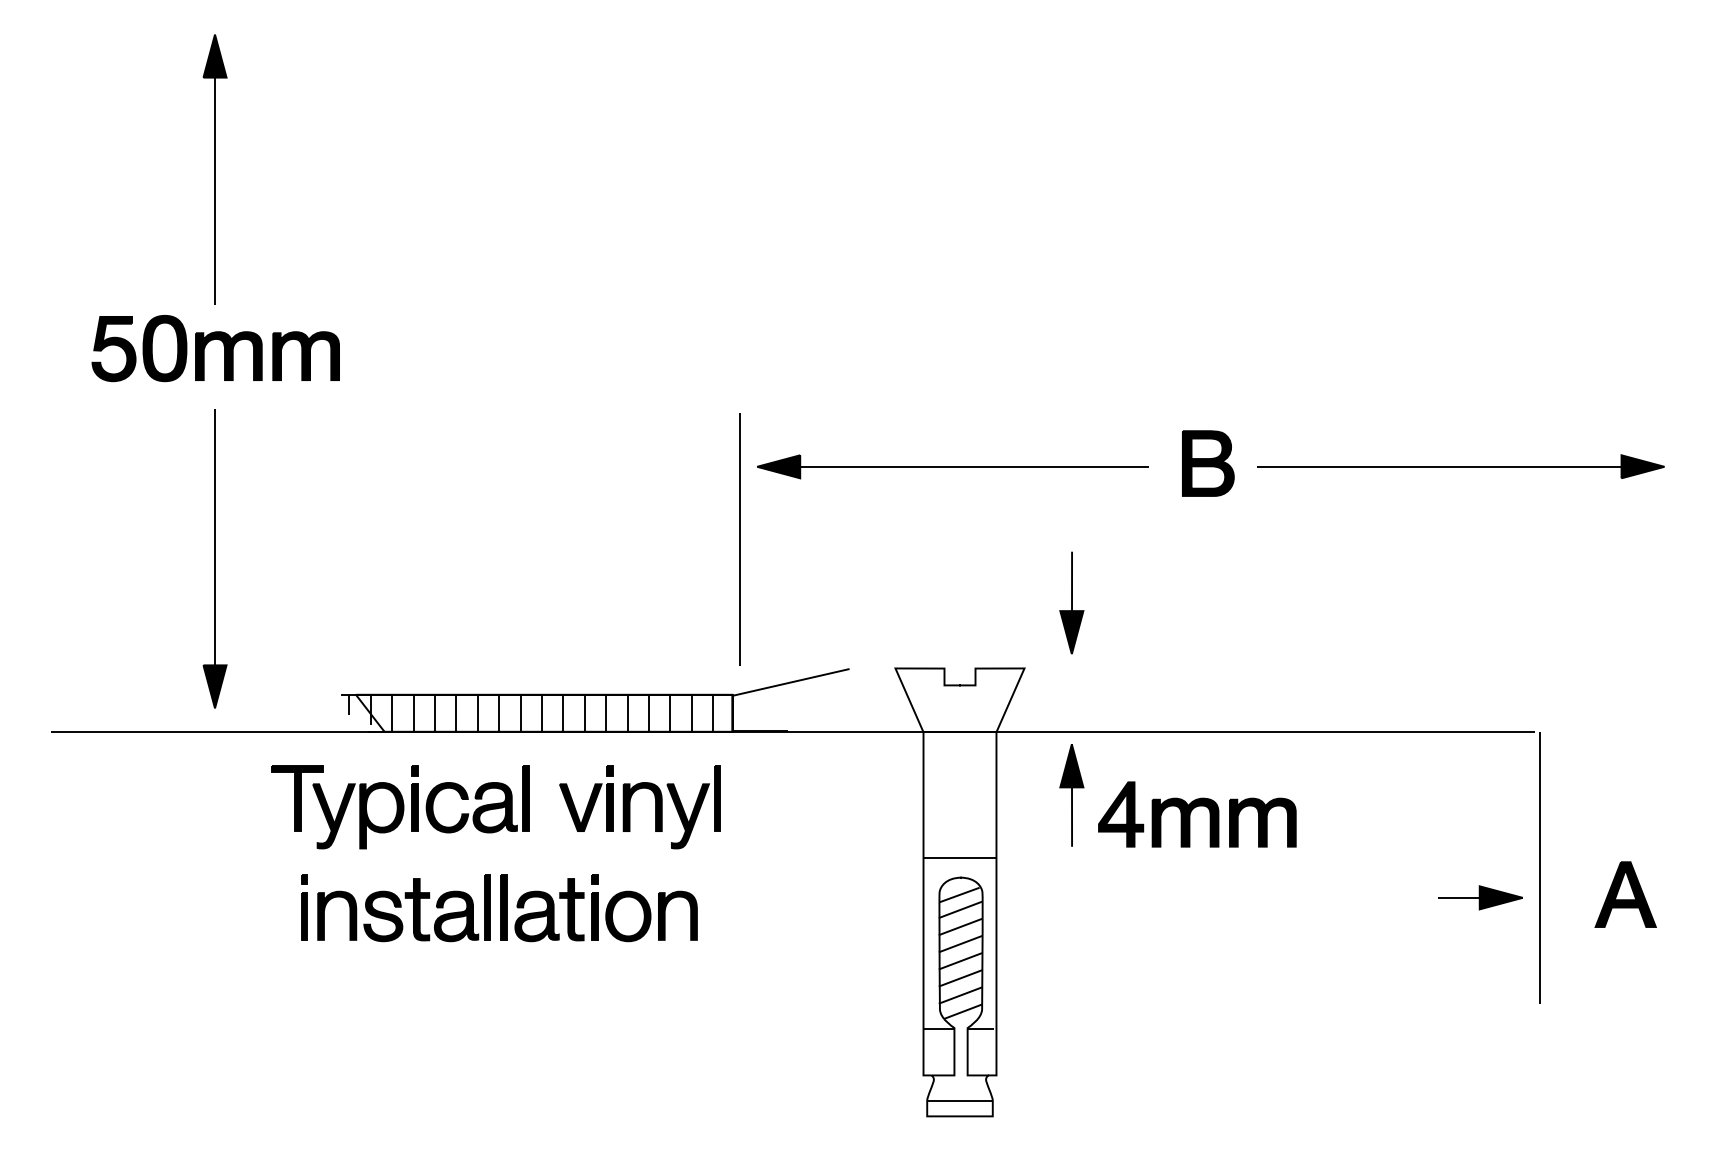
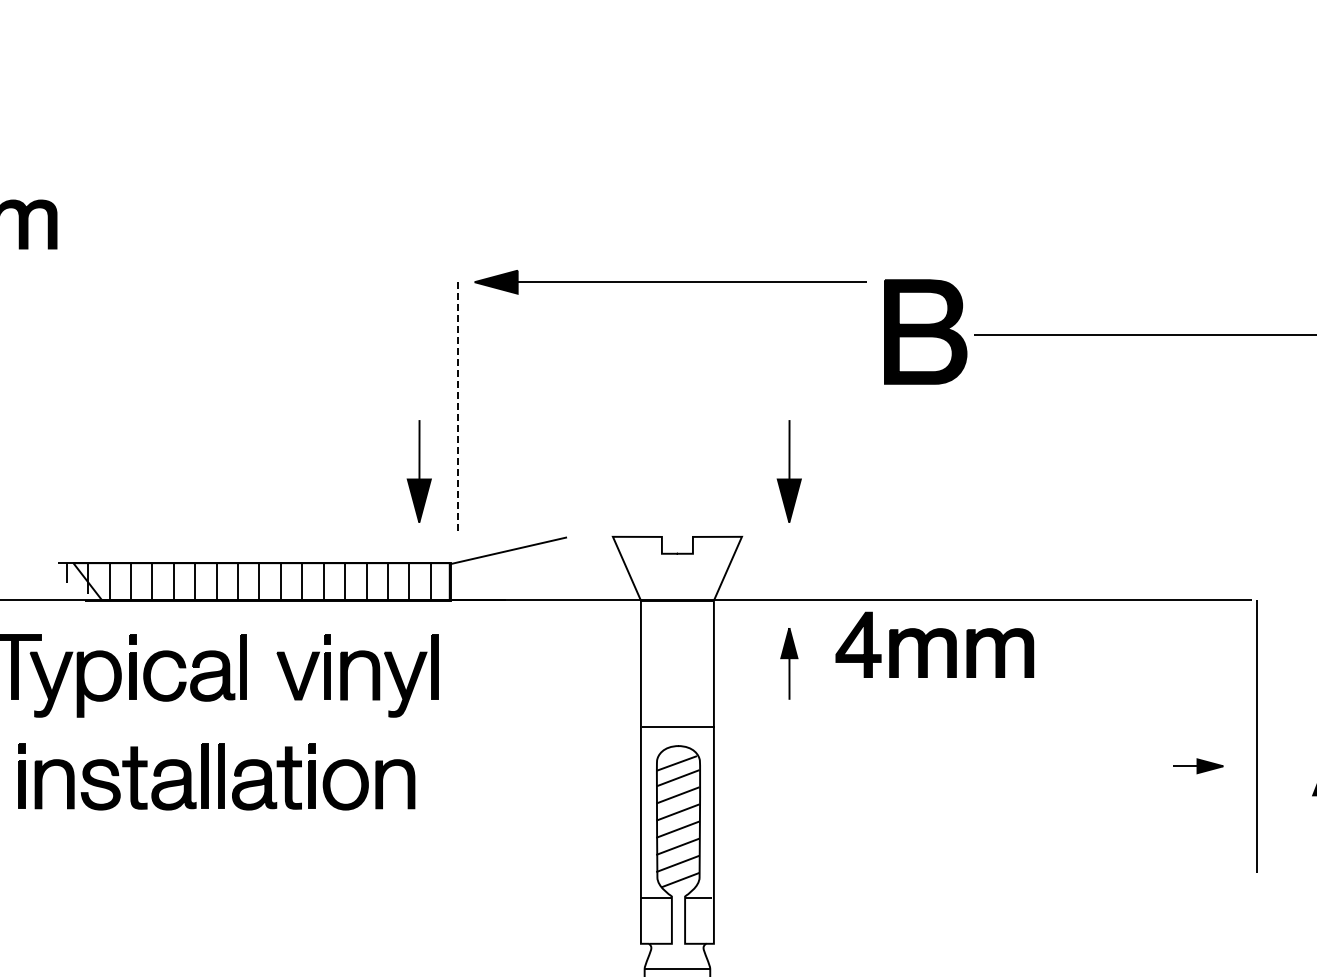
part: (1208, 463) -> (925, 331), size x1.6
part: (952, 466) -> (669, 281), moved
line: (740, 540) -> (457, 408), solid -> dashed
part: (701, 602) -> (418, 470), added
part: (1071, 795) -> (788, 663), size x0.7
part: (1191, 812) -> (928, 642), moved
part: (1480, 897) -> (1197, 765), size x0.6

